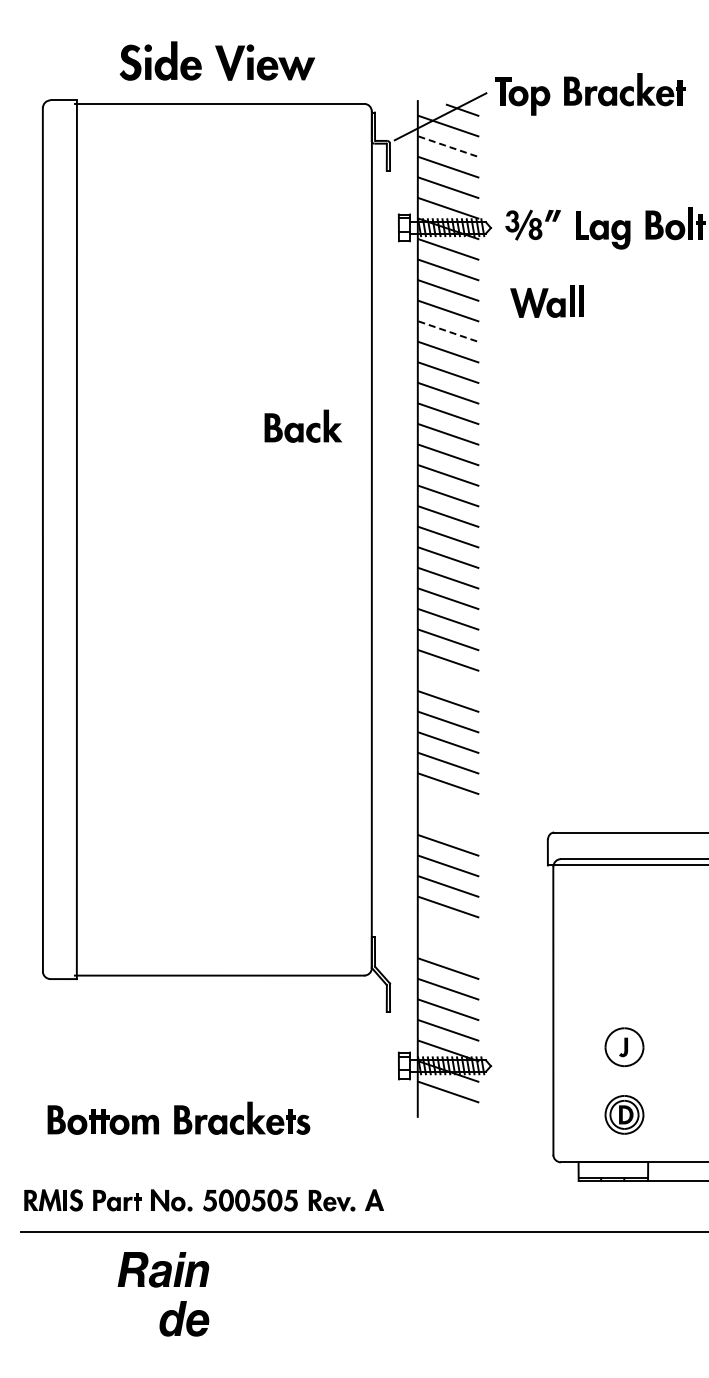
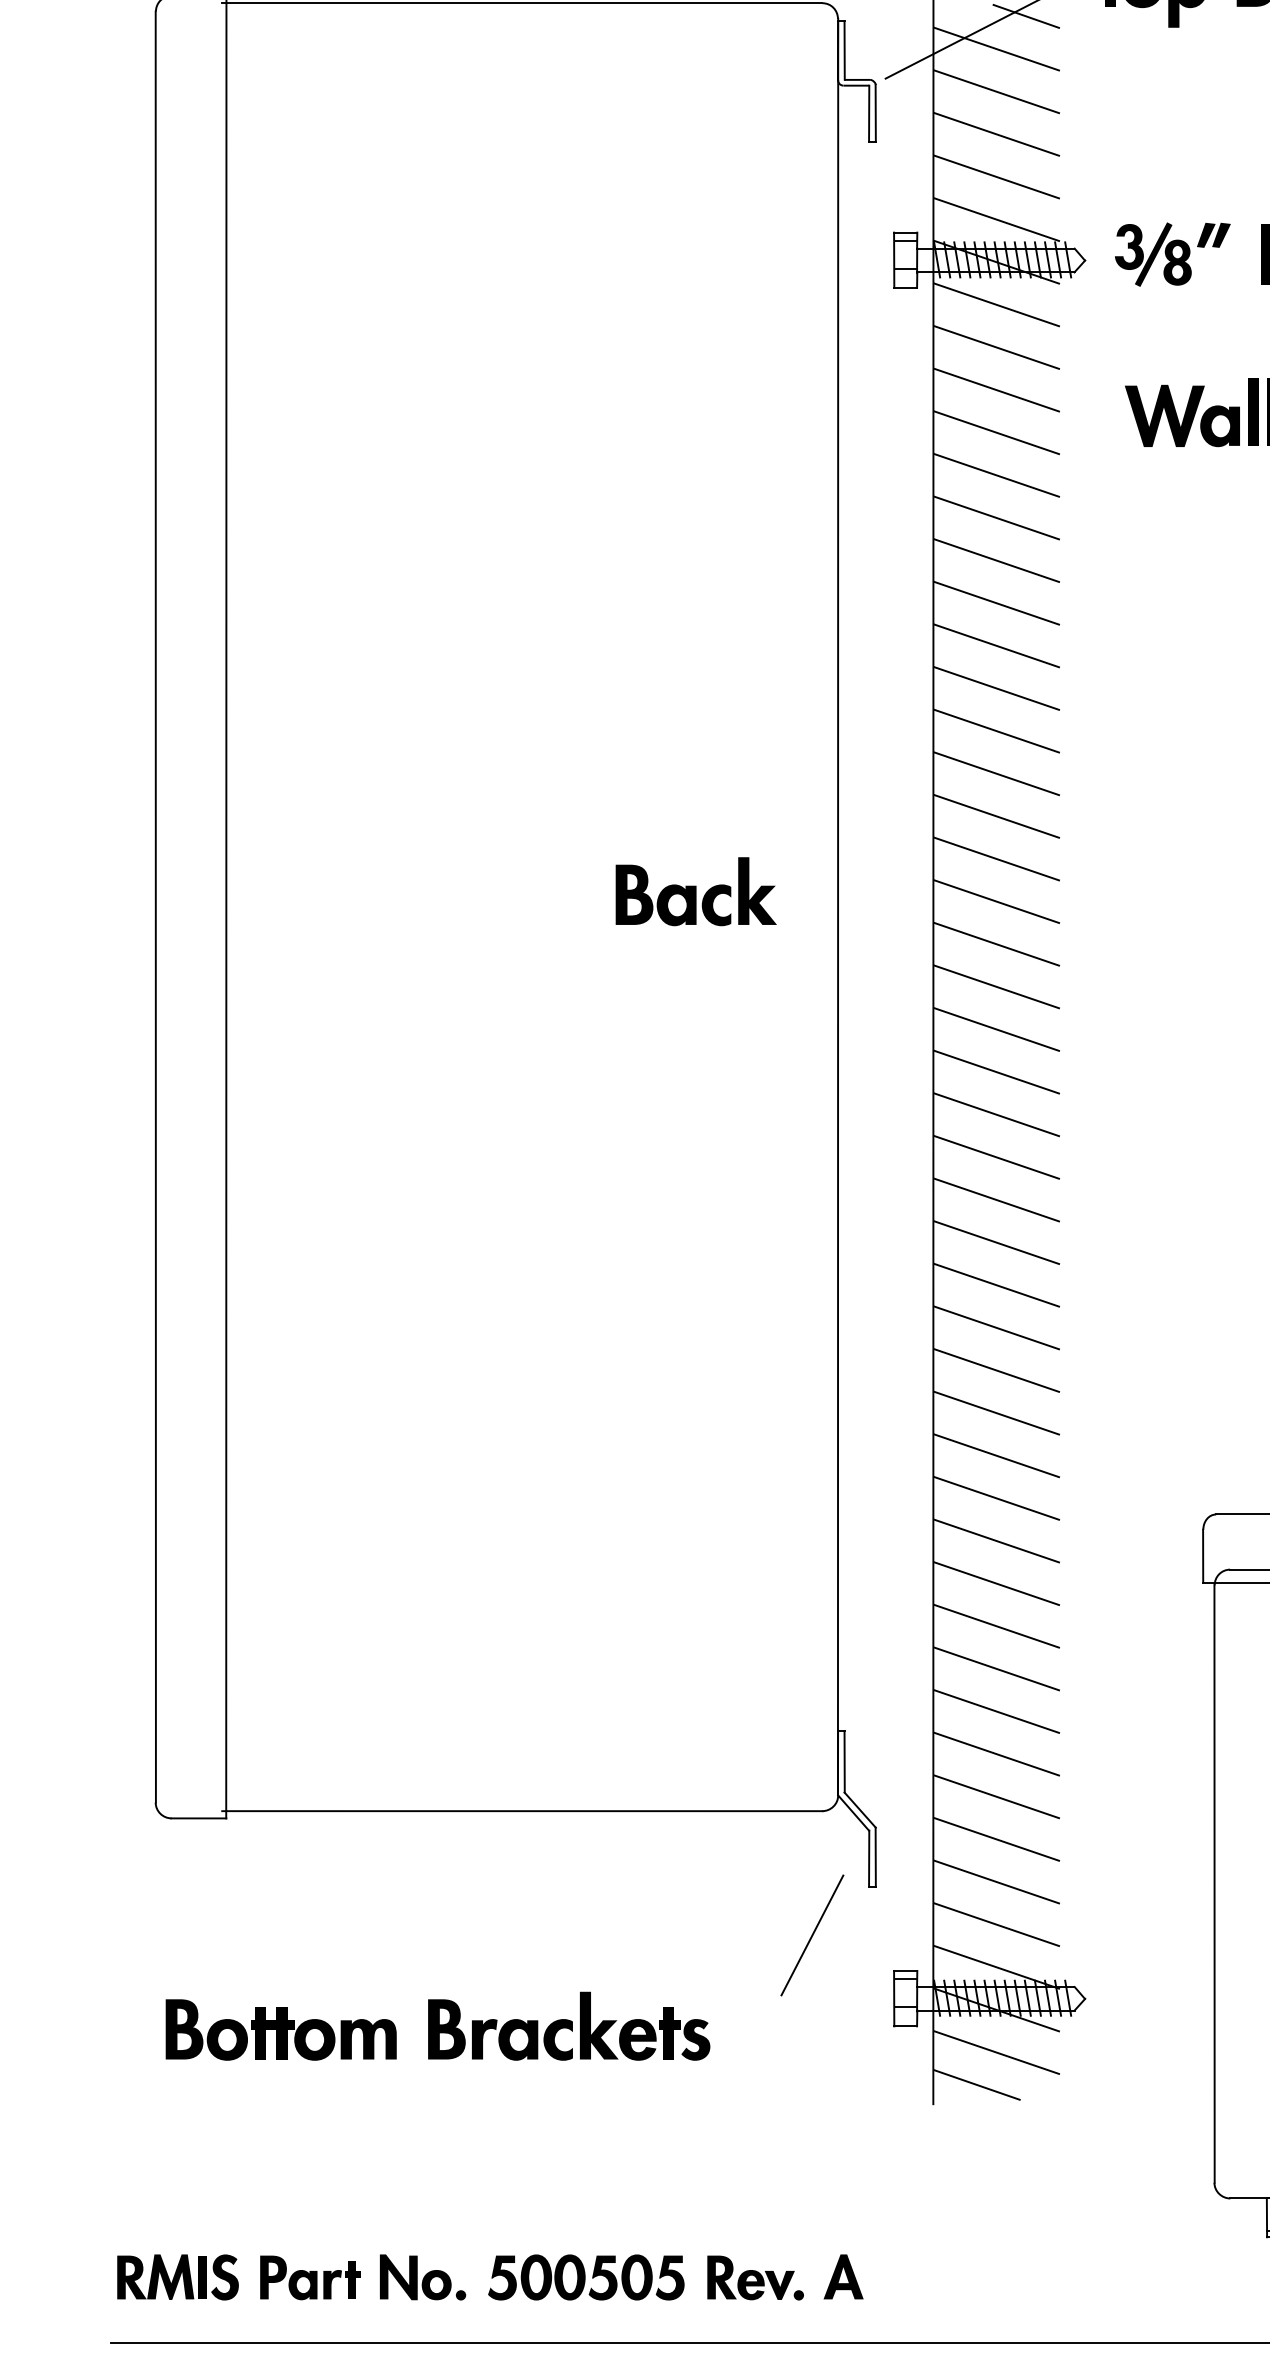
line: (448, 146) -> (997, 91), dashed -> solid
line: (448, 331) -> (997, 475), dashed -> solid
part: (302, 425) -> (694, 890), moved
line: (448, 680) -> (997, 1199), added
line: (448, 804) -> (997, 1456), added
line: (448, 824) -> (997, 1497), added
line: (448, 927) -> (997, 1711), added
line: (448, 947) -> (997, 1752), added
line: (359, 1035) -> (812, 1935), added
line: (438, 1107) -> (976, 2084), added
part: (178, 1117) -> (437, 2024), moved

